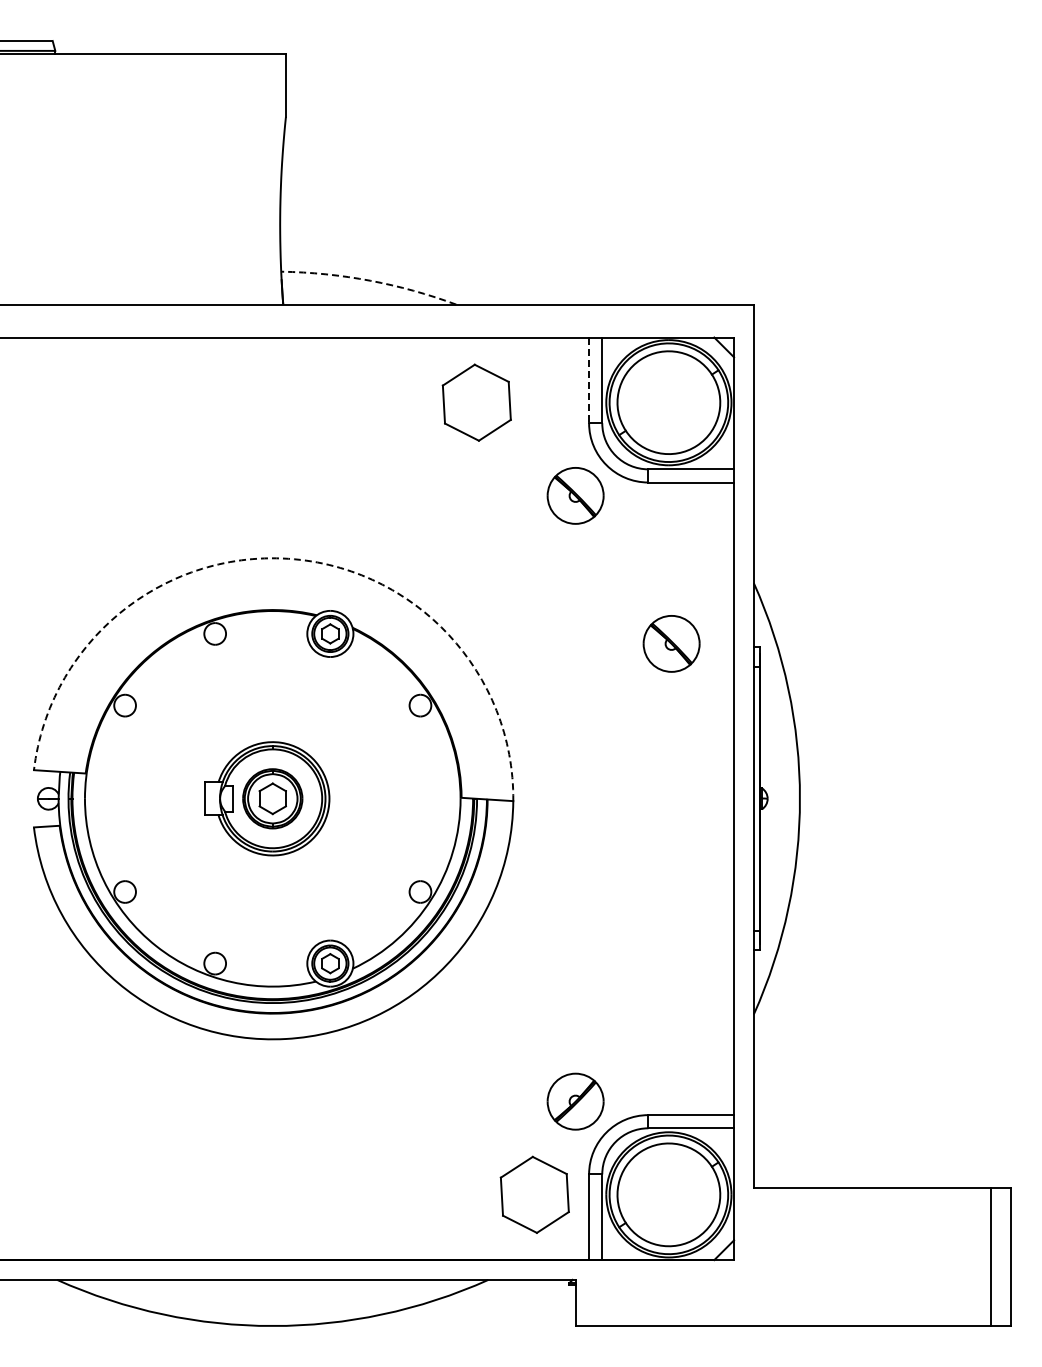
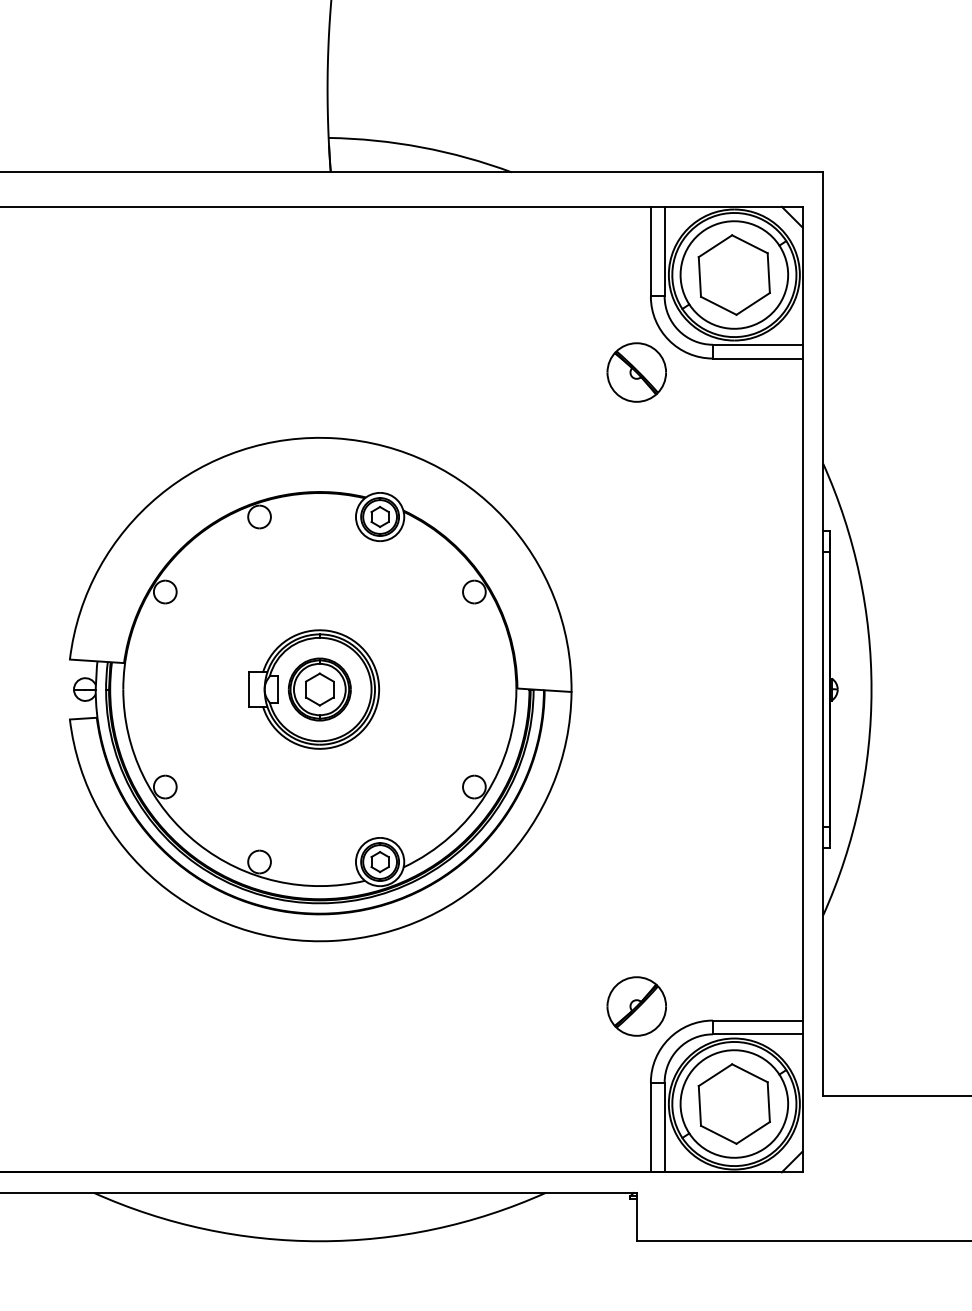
arc: (370, 280) -> (422, 147), dashed -> solid
line: (589, 380) -> (651, 251), dashed -> solid
part: (476, 402) -> (733, 274), moved
arc: (288, 558) -> (336, 438), dashed -> solid
part: (671, 643) -> (737, 527), removed
part: (534, 1194) -> (733, 1103), moved

